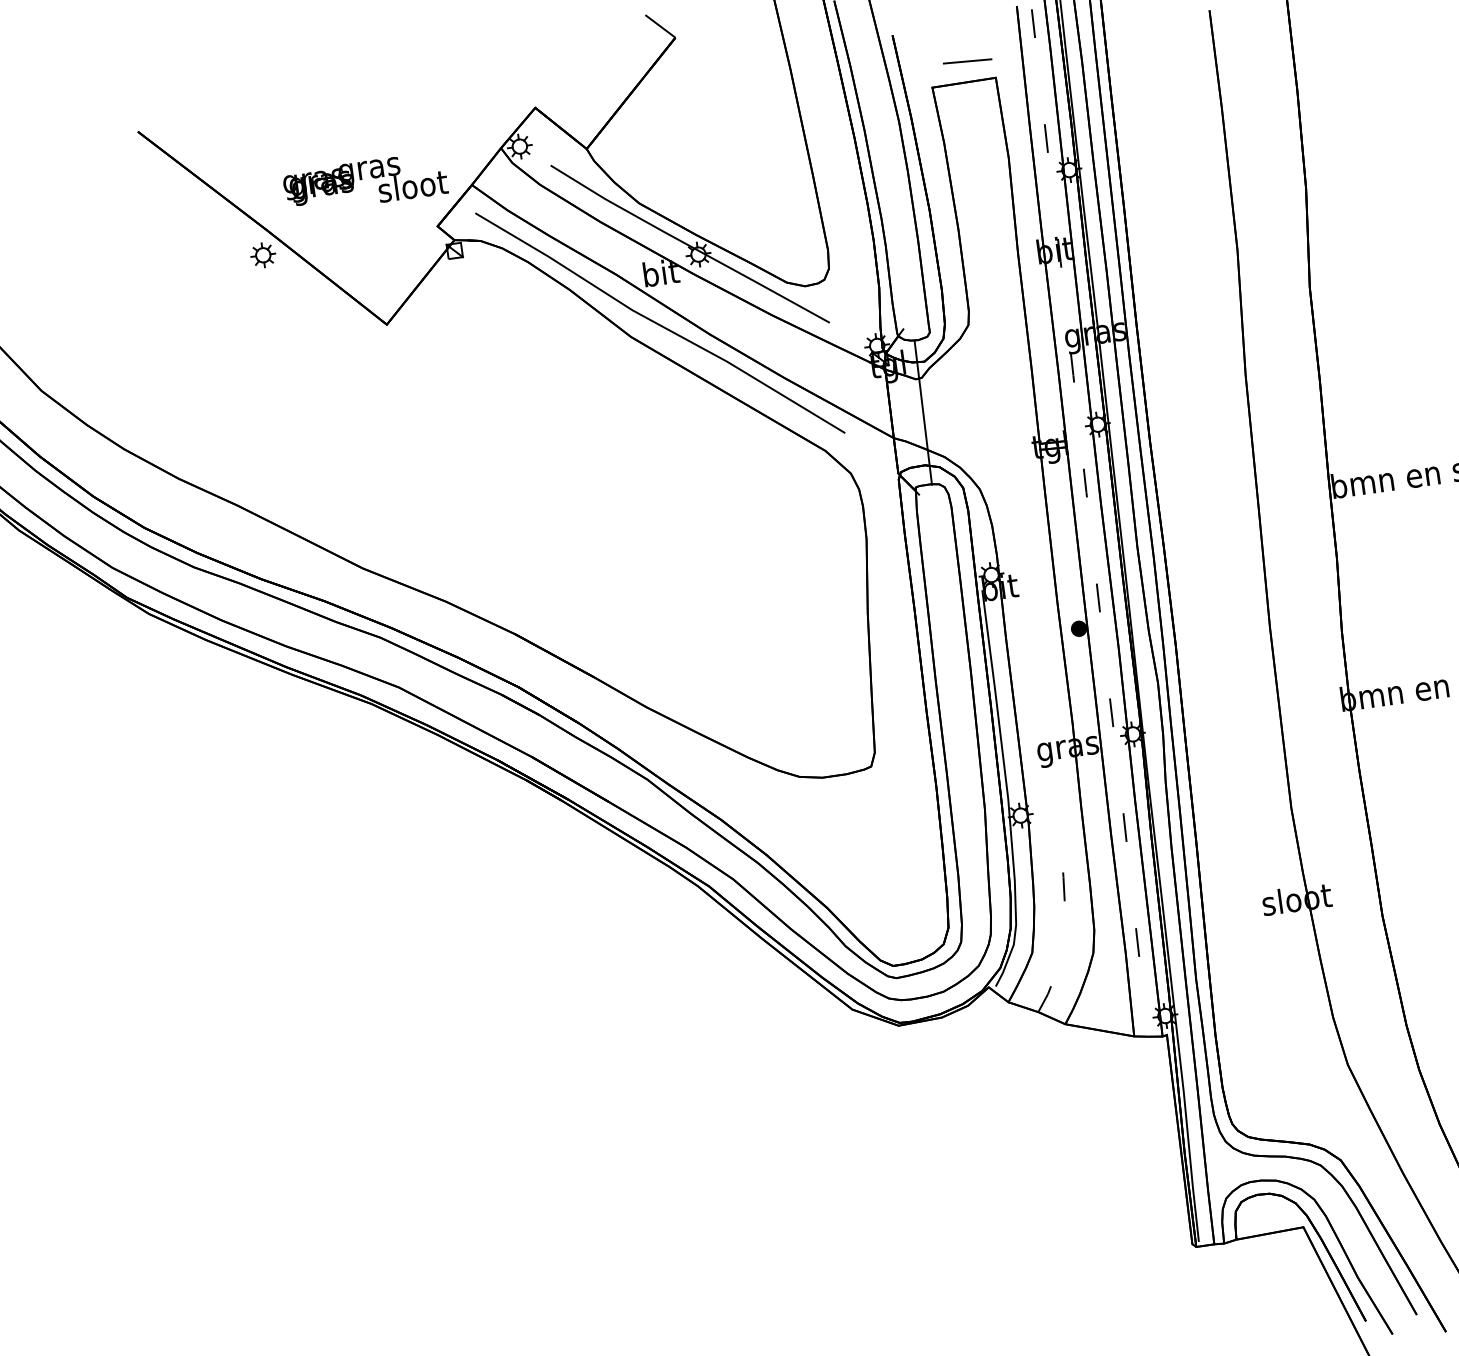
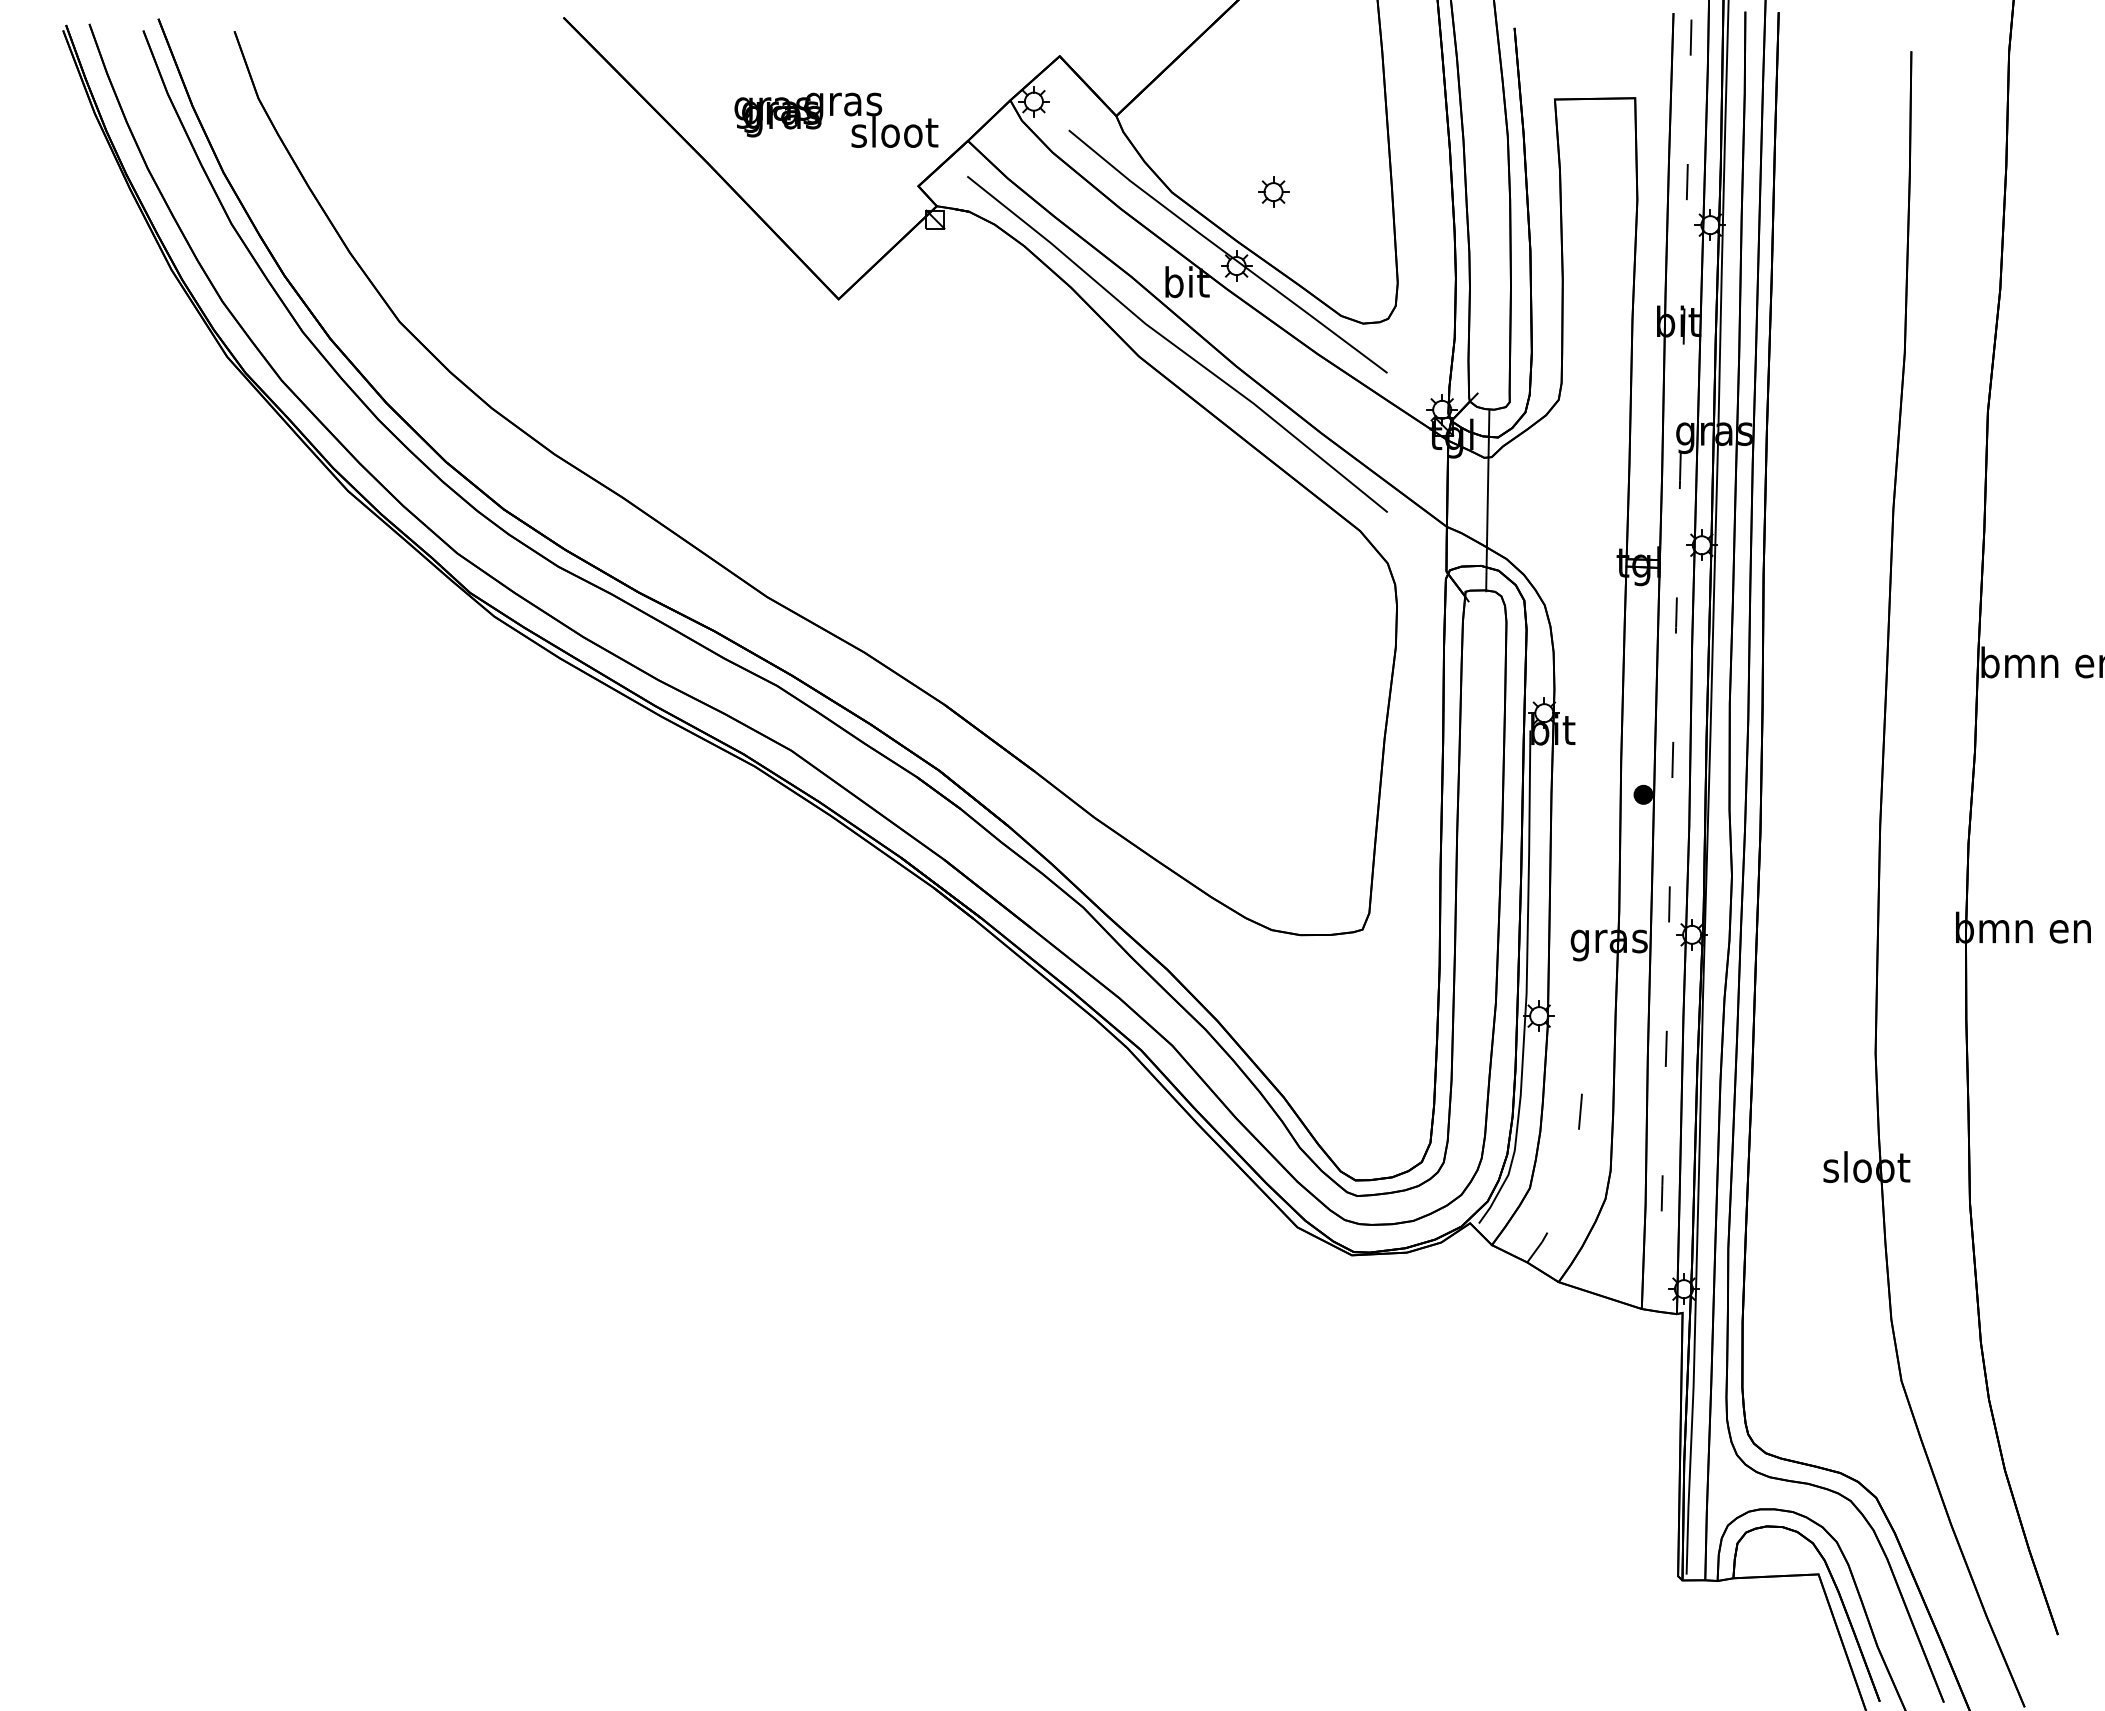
line: (967, 61) -> (1602, 72), removed
part: (263, 254) -> (1273, 191), moved

